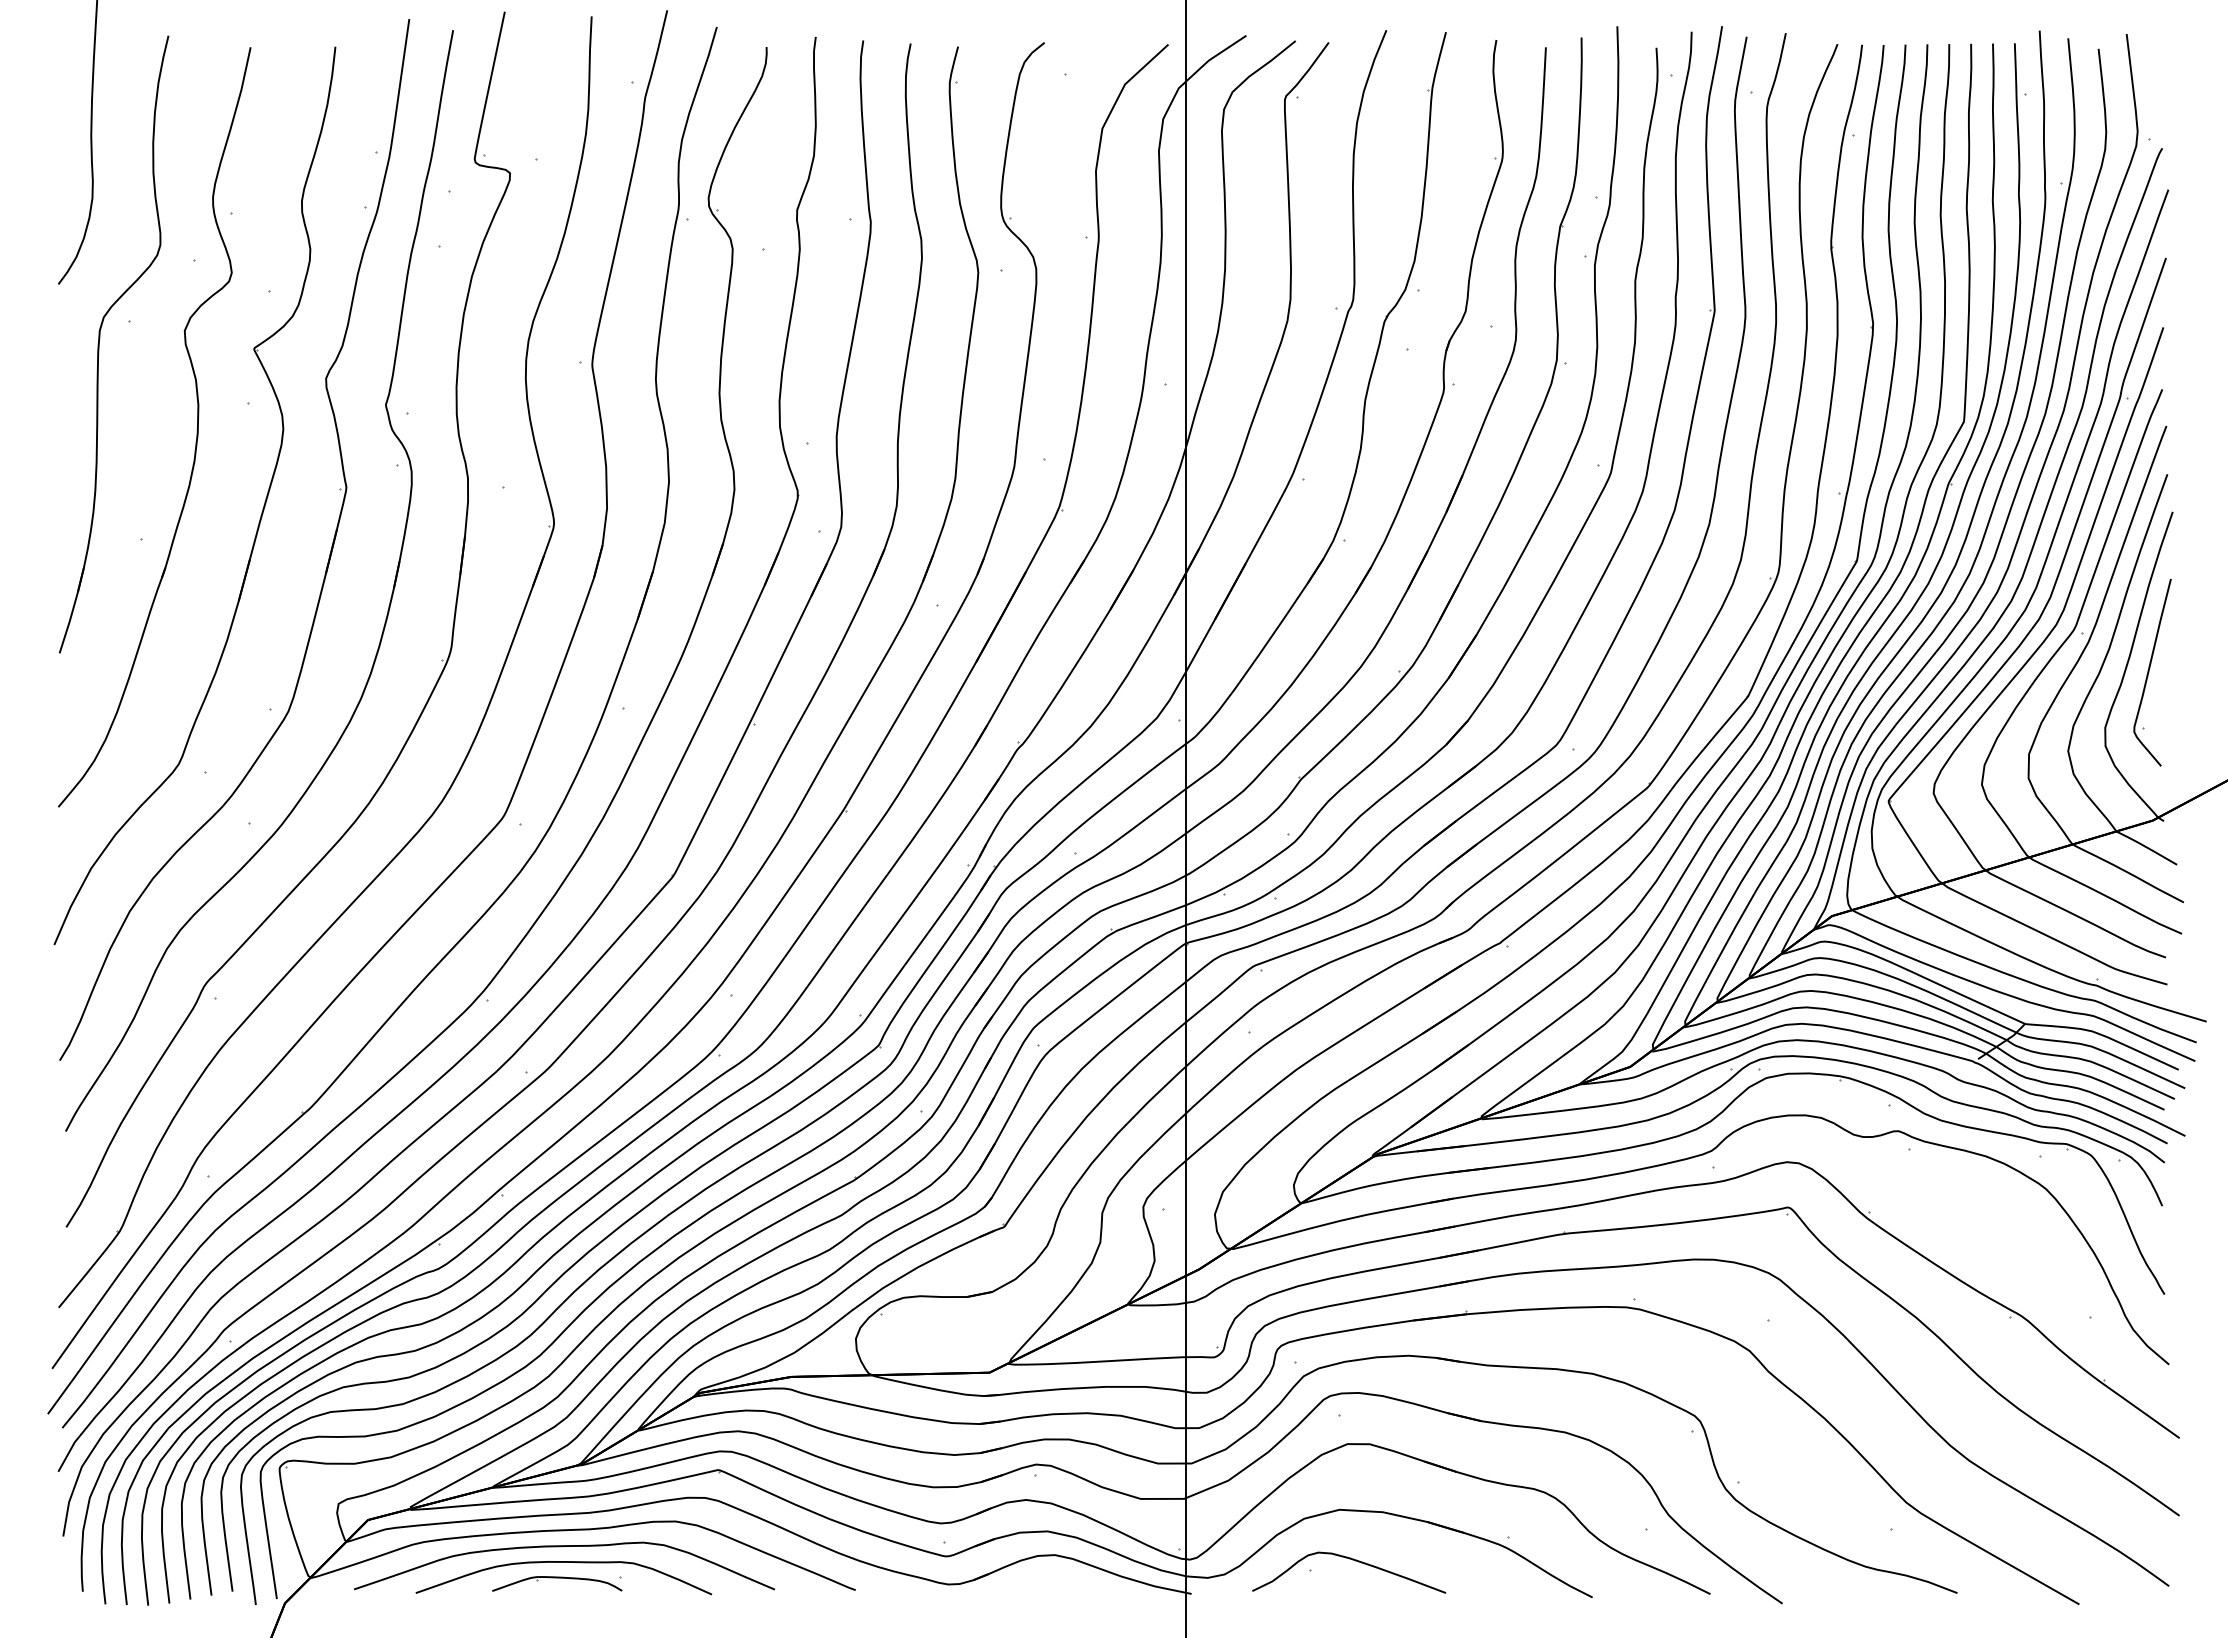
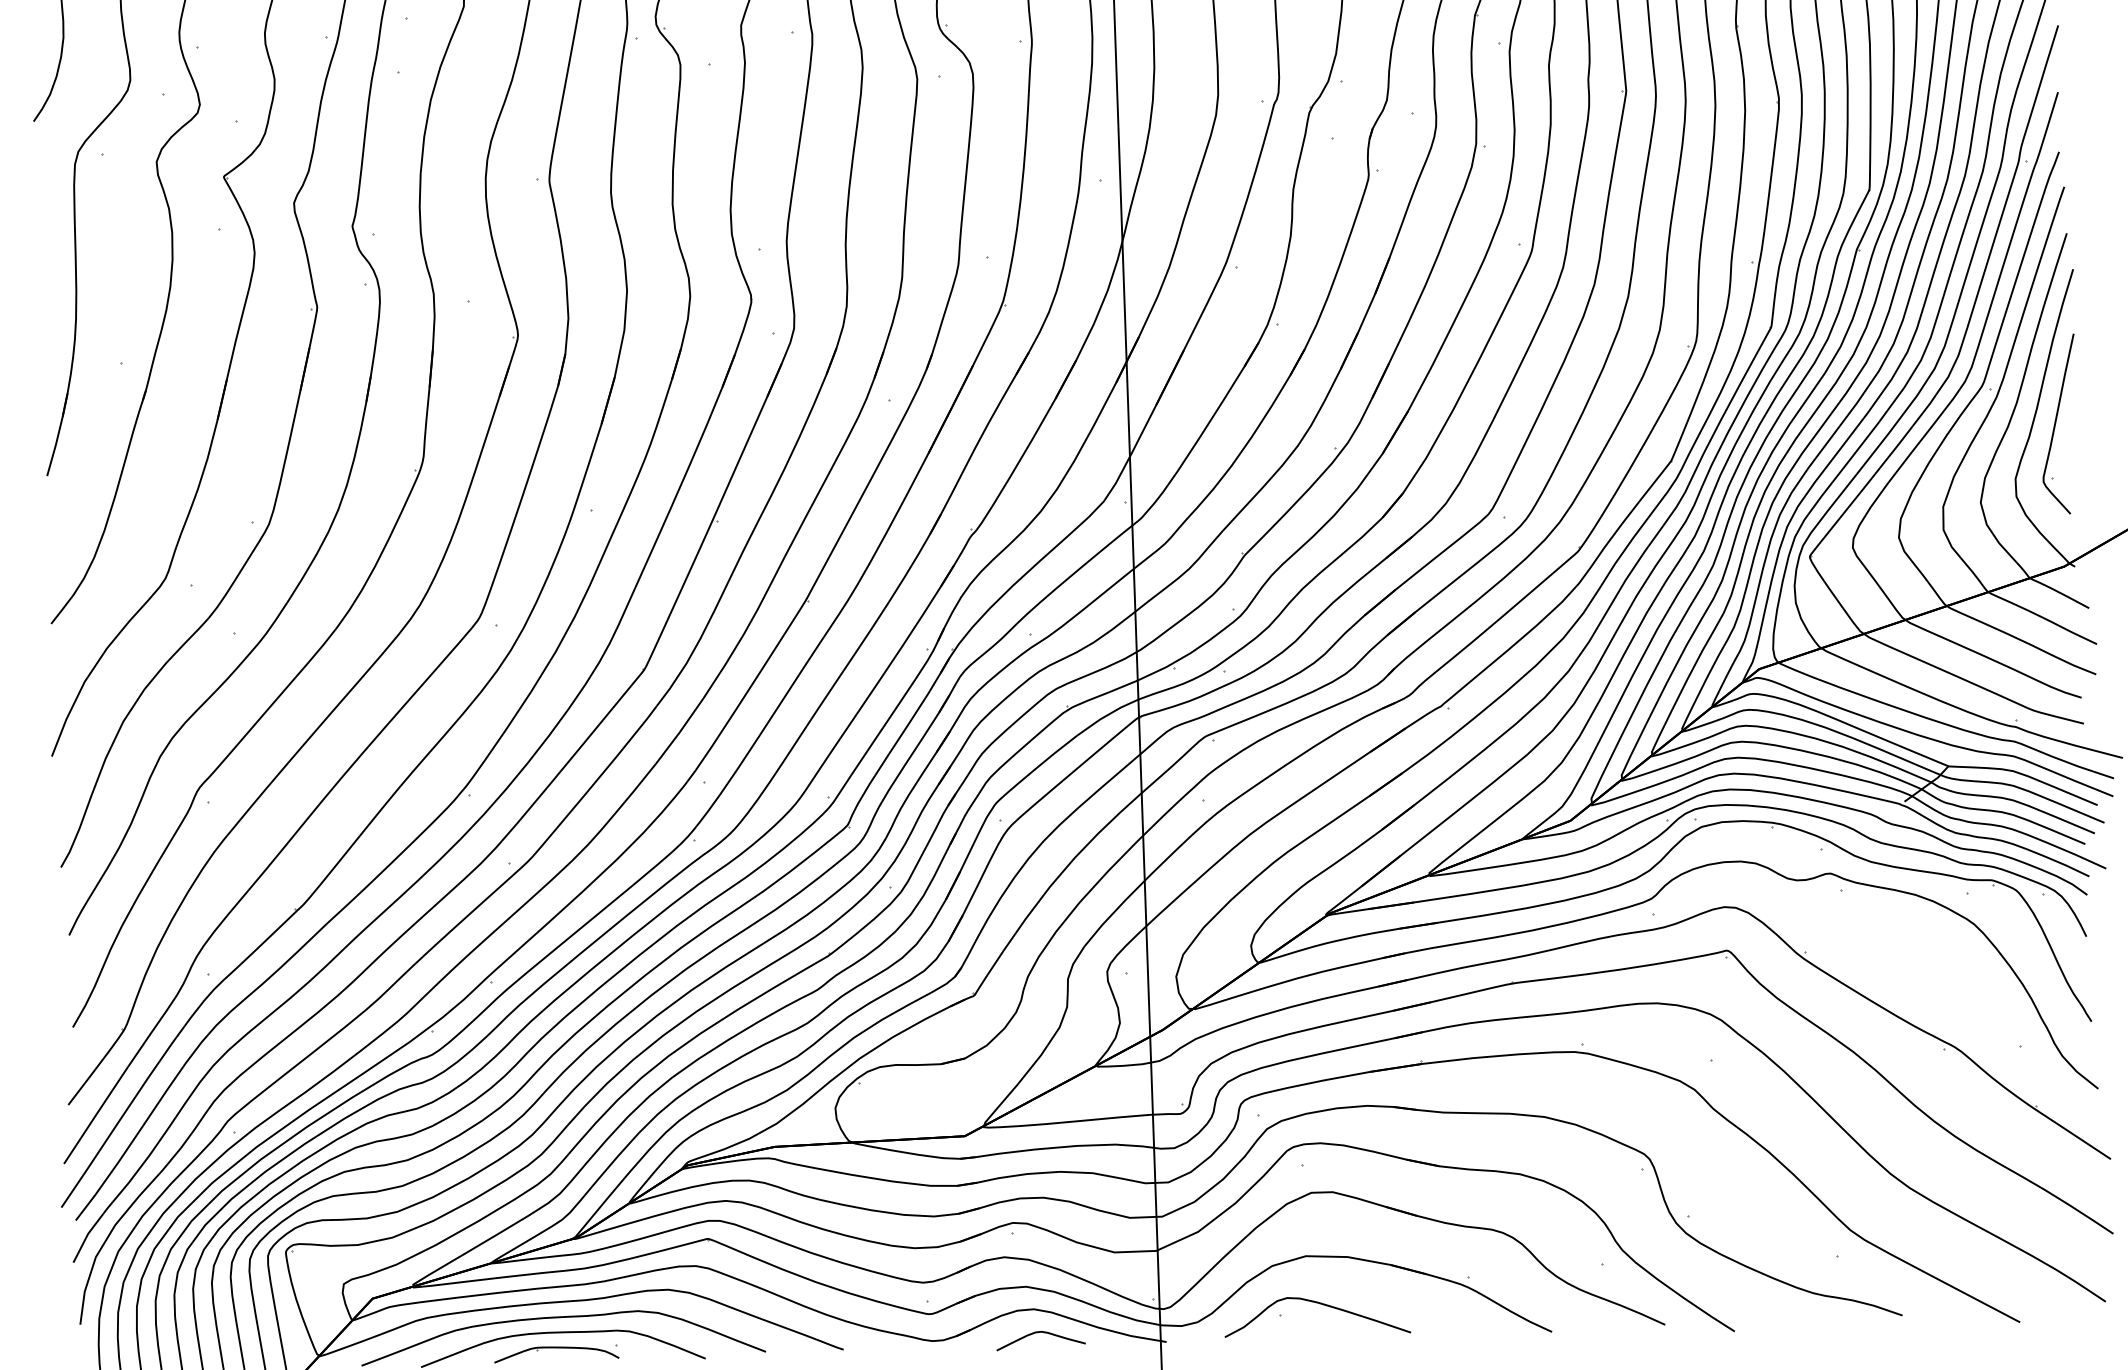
curve: (1060, 1579) -> (1040, 1332), added

